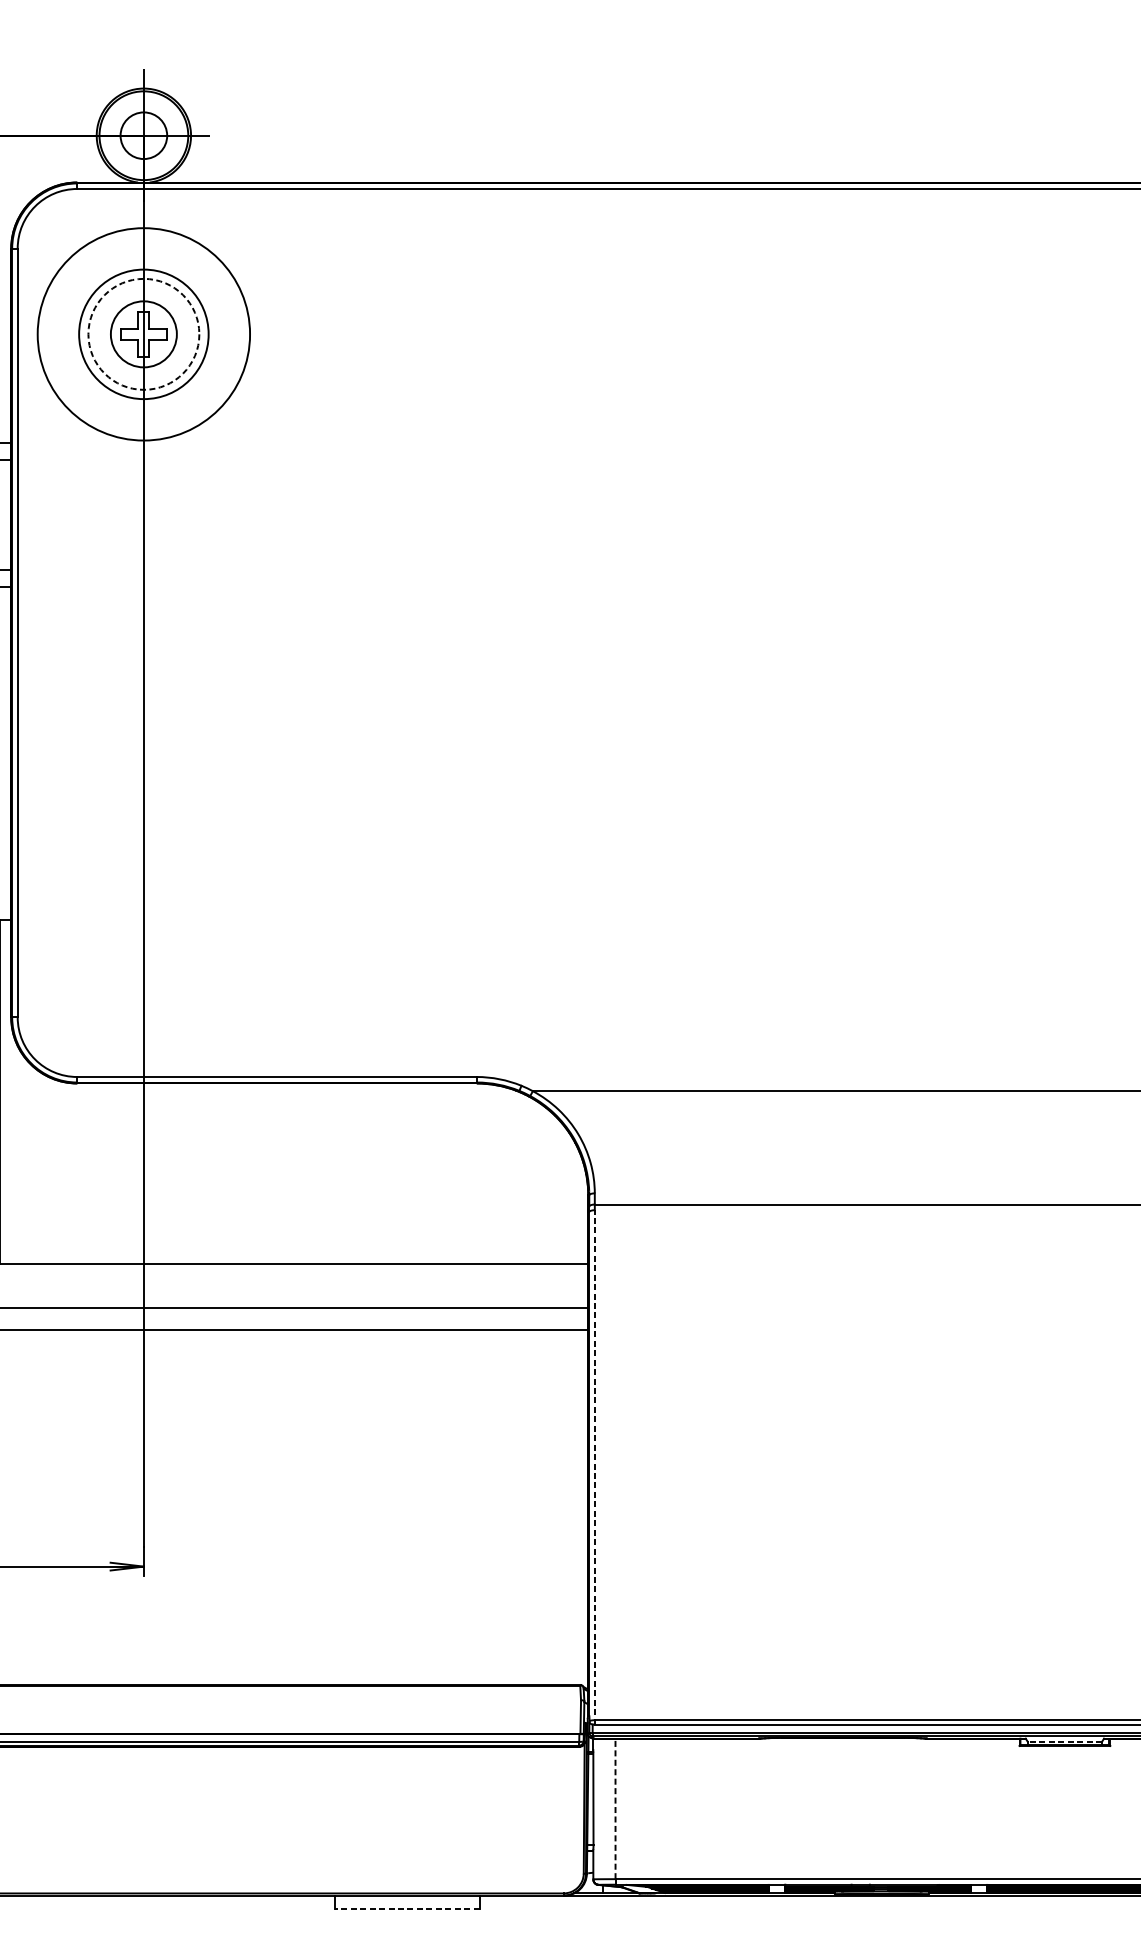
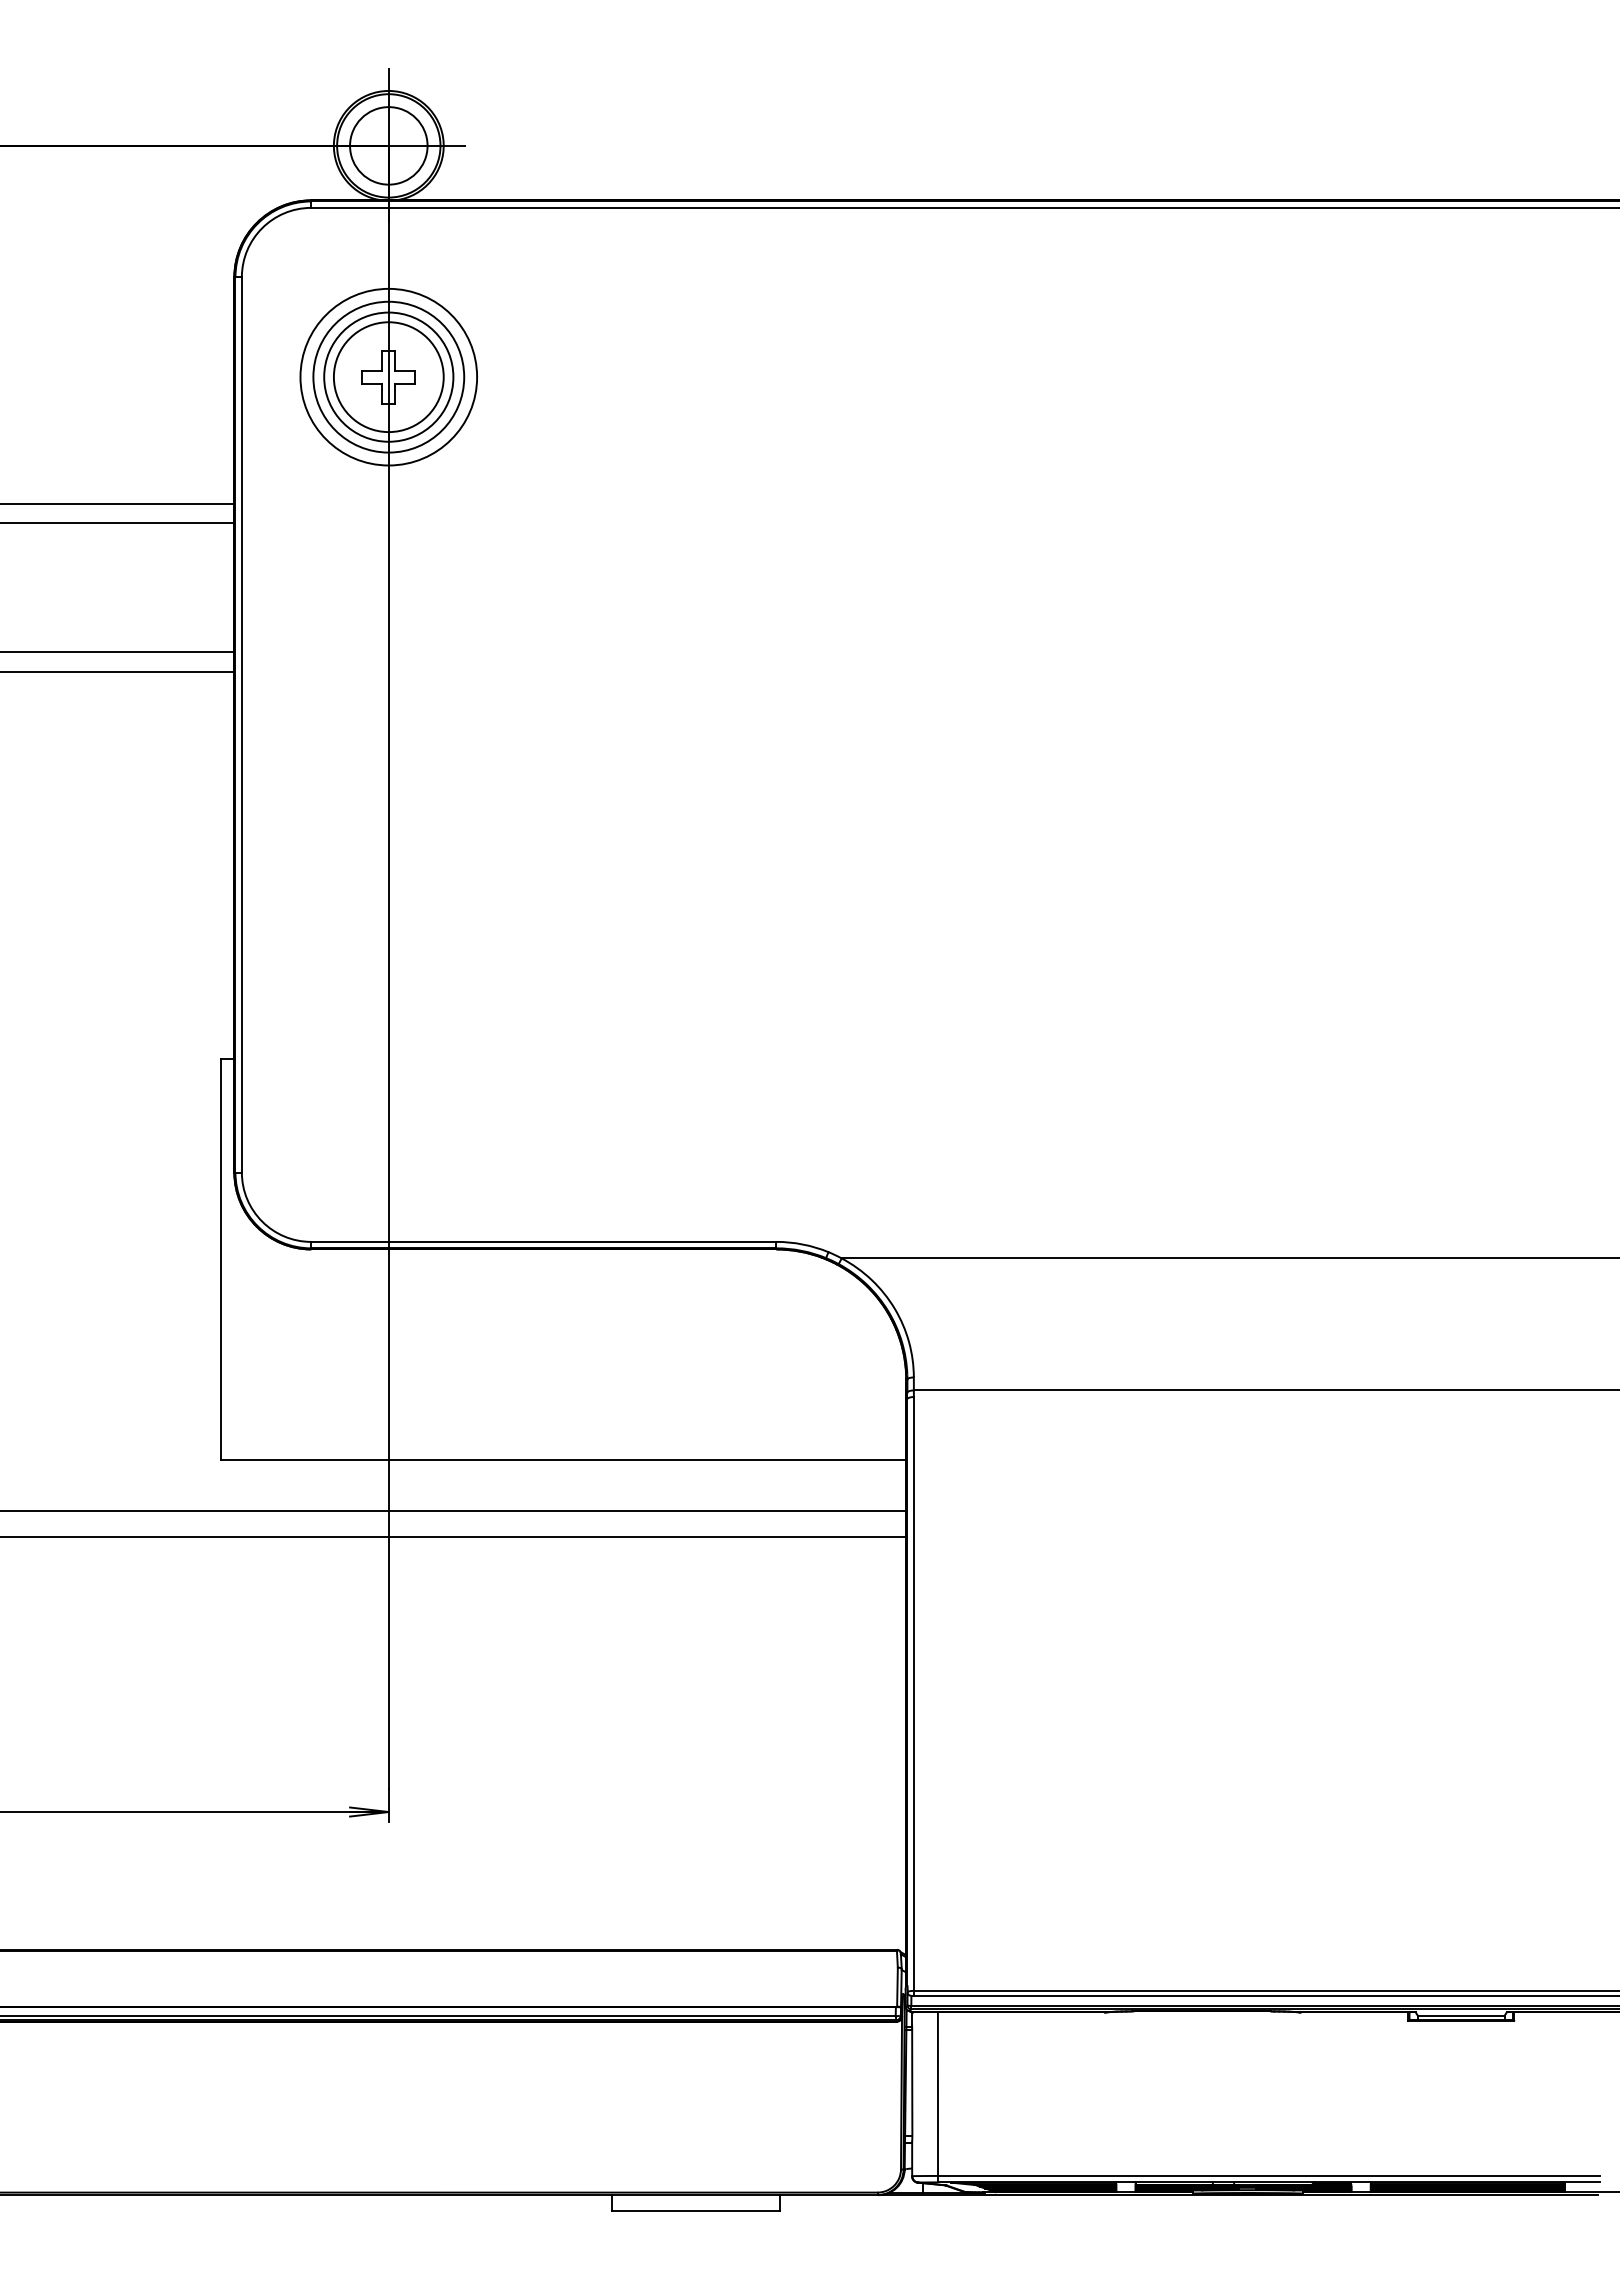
circle: (143, 135) -> (388, 145), size x1.43
circle: (143, 333) -> (388, 376), dashed -> solid
circle: (143, 333) -> (388, 376), size x0.71
circle: (143, 334) -> (388, 377), size x1.43
line: (594, 1467) -> (913, 1696), dashed -> solid
line: (1064, 1741) -> (1460, 2015), dashed -> solid
line: (615, 1809) -> (937, 2094), dashed -> solid
line: (407, 1908) -> (695, 2210), dashed -> solid

